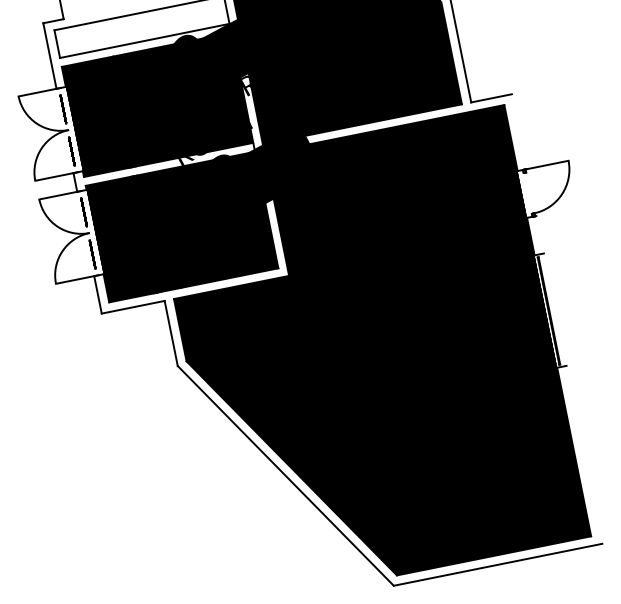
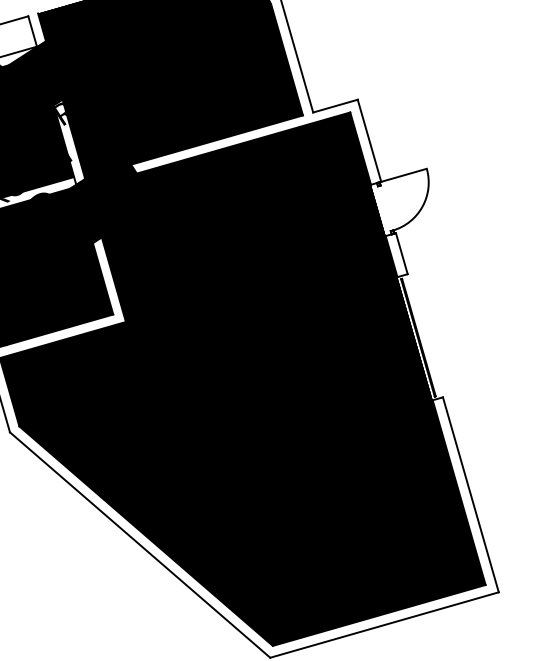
line: (518, 131) -> (368, 140), added
line: (539, 234) -> (401, 253), added
line: (584, 454) -> (470, 494), added

